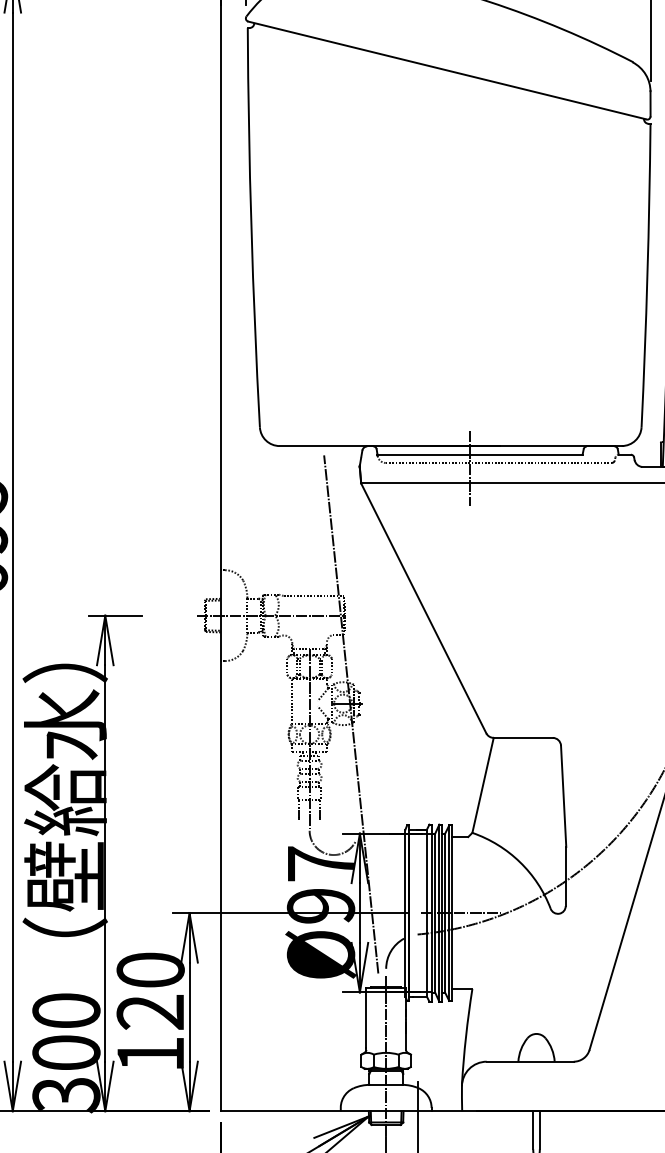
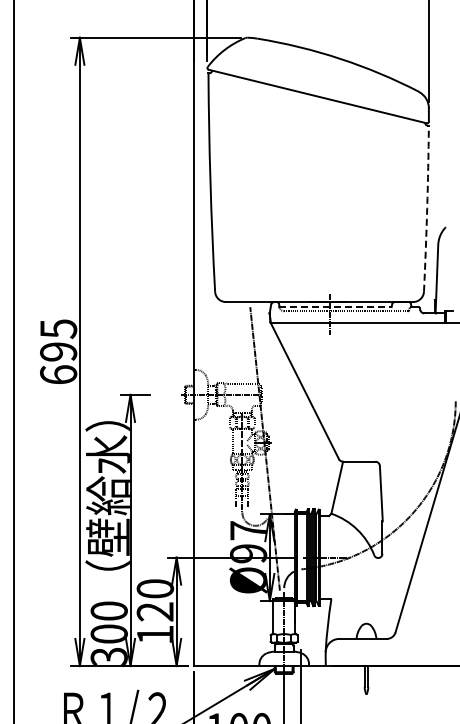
arc: (648, 275) -> (427, 208), solid -> dashed
line: (481, 454) -> (336, 306), solid -> dashed

